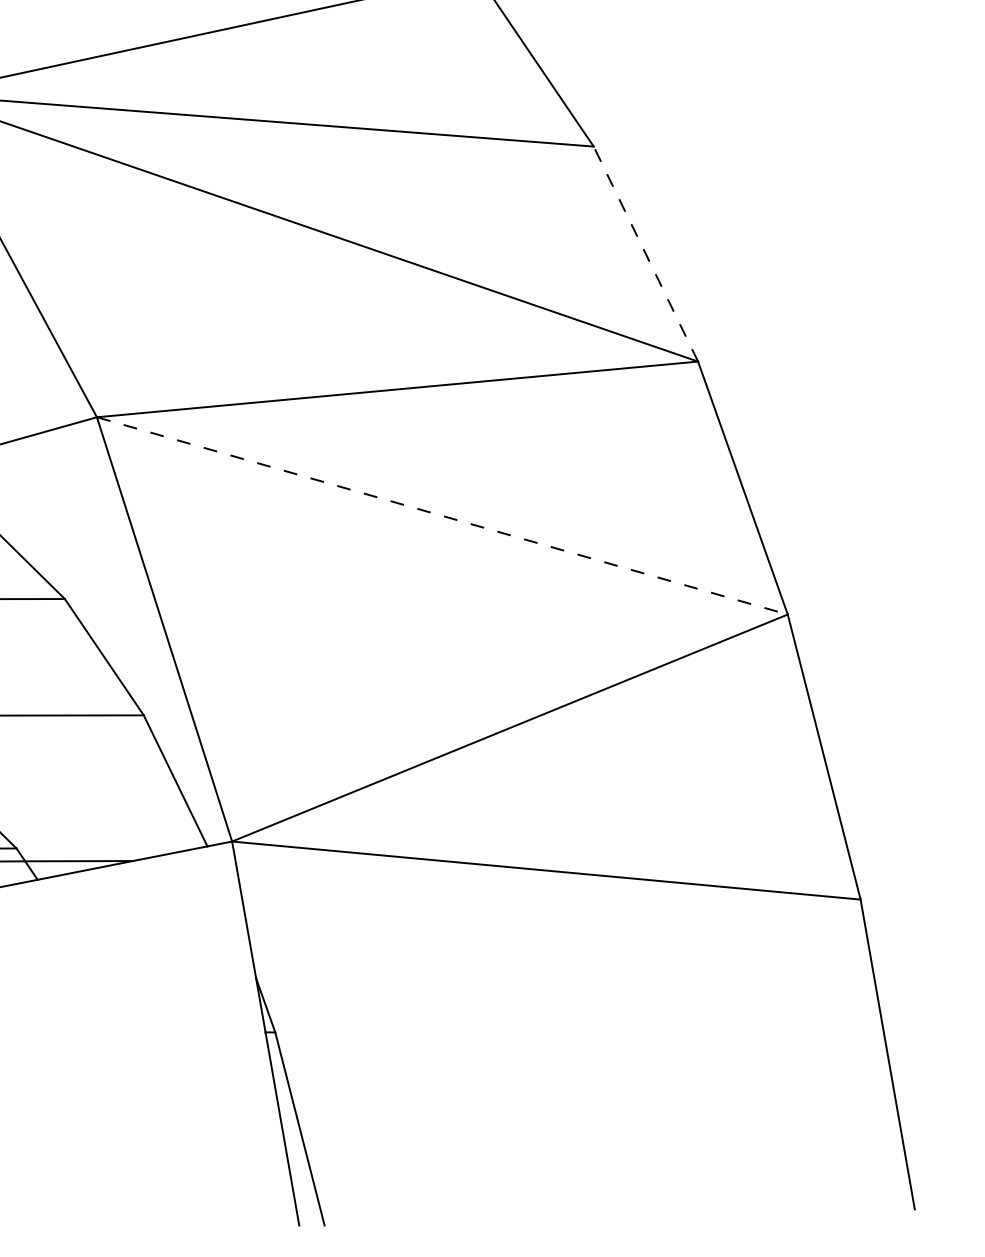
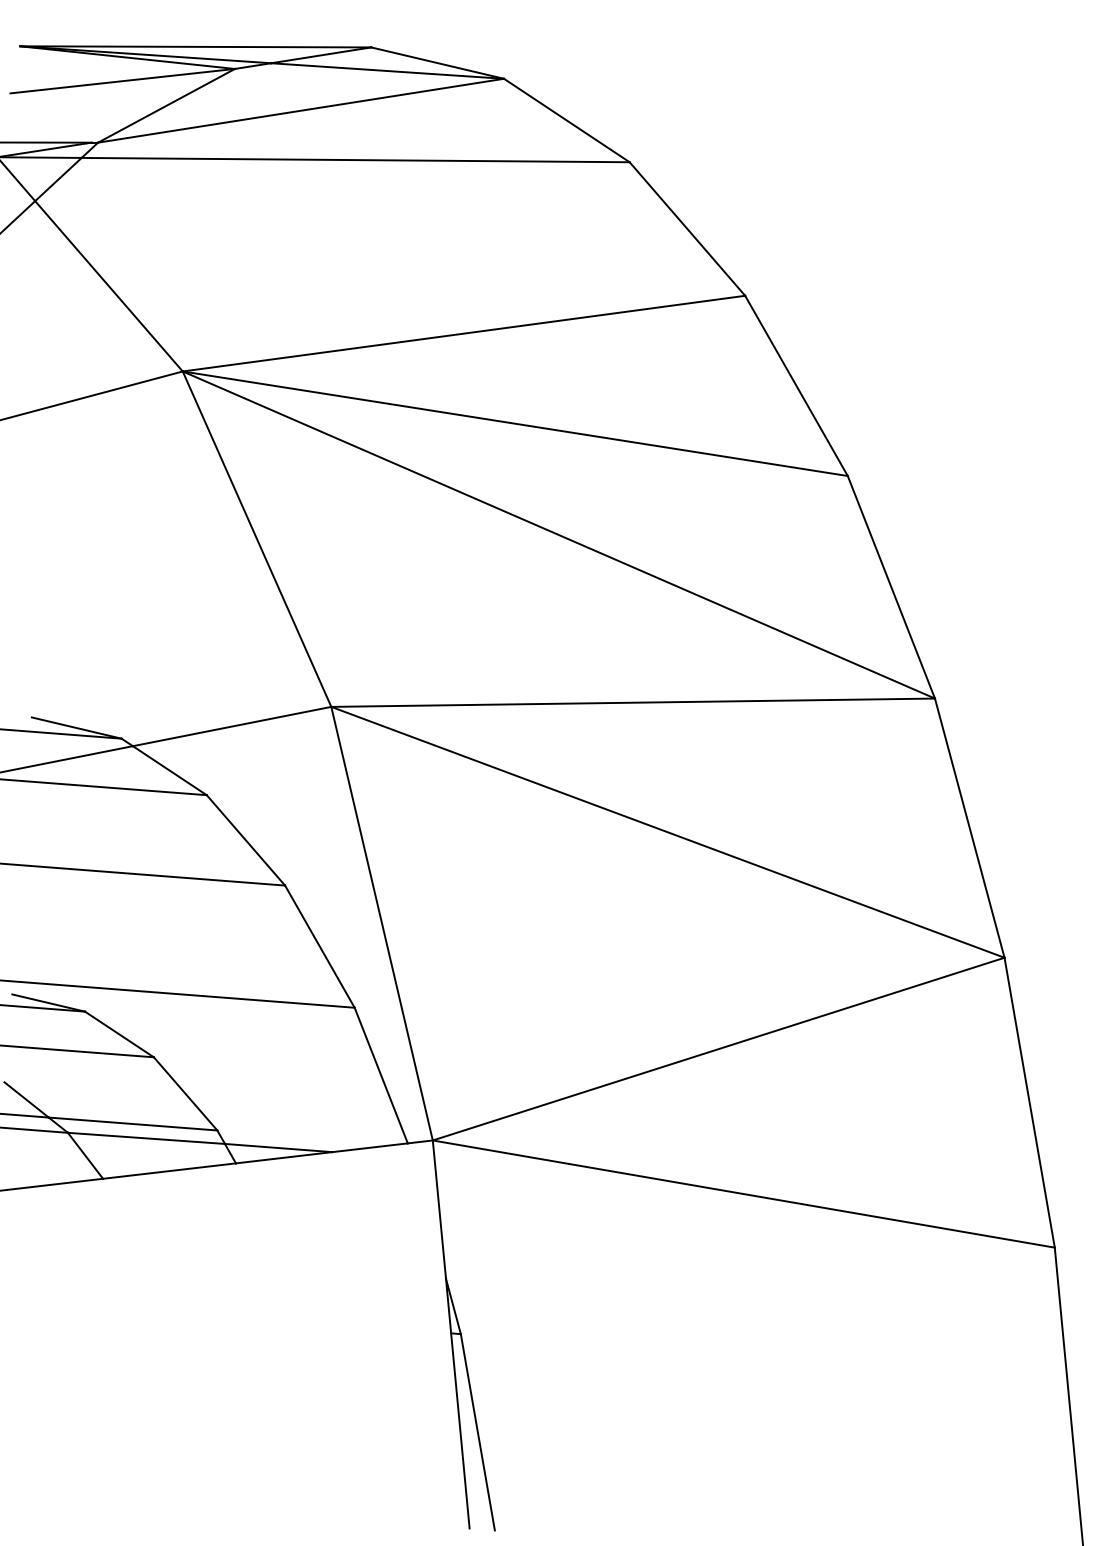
line: (646, 254) -> (891, 587), dashed -> solid
line: (442, 516) -> (668, 832), dashed -> solid

